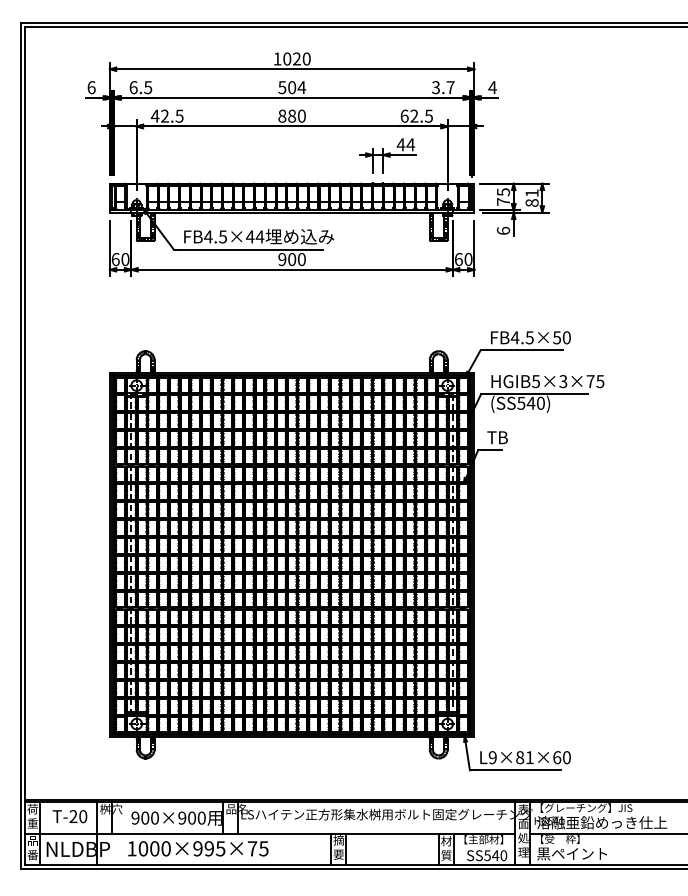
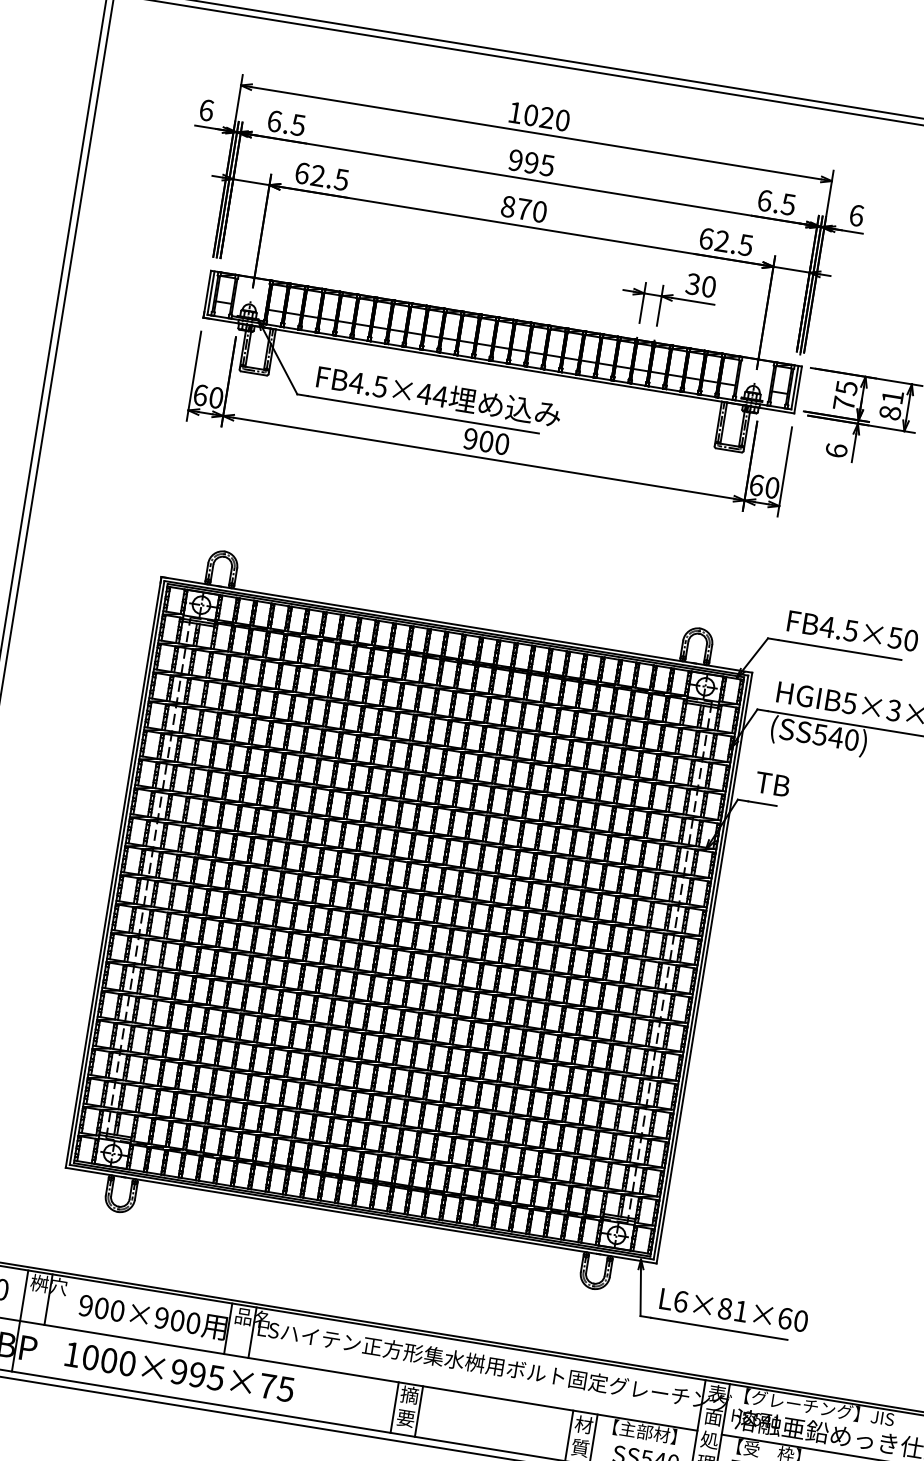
text: (292, 87) -> (532, 162), 504 -> 995
text: (443, 87) -> (776, 202), 3.7 -> 6.5
text: (492, 87) -> (856, 215), 4 -> 6
text: (154, 115) -> (301, 172), 42.5 -> 62.5
text: (292, 115) -> (524, 208), 880 -> 870
text: (405, 144) -> (700, 284), 44 -> 30
text: (492, 757) -> (680, 1301), L9×81×60 -> L6×81×60

